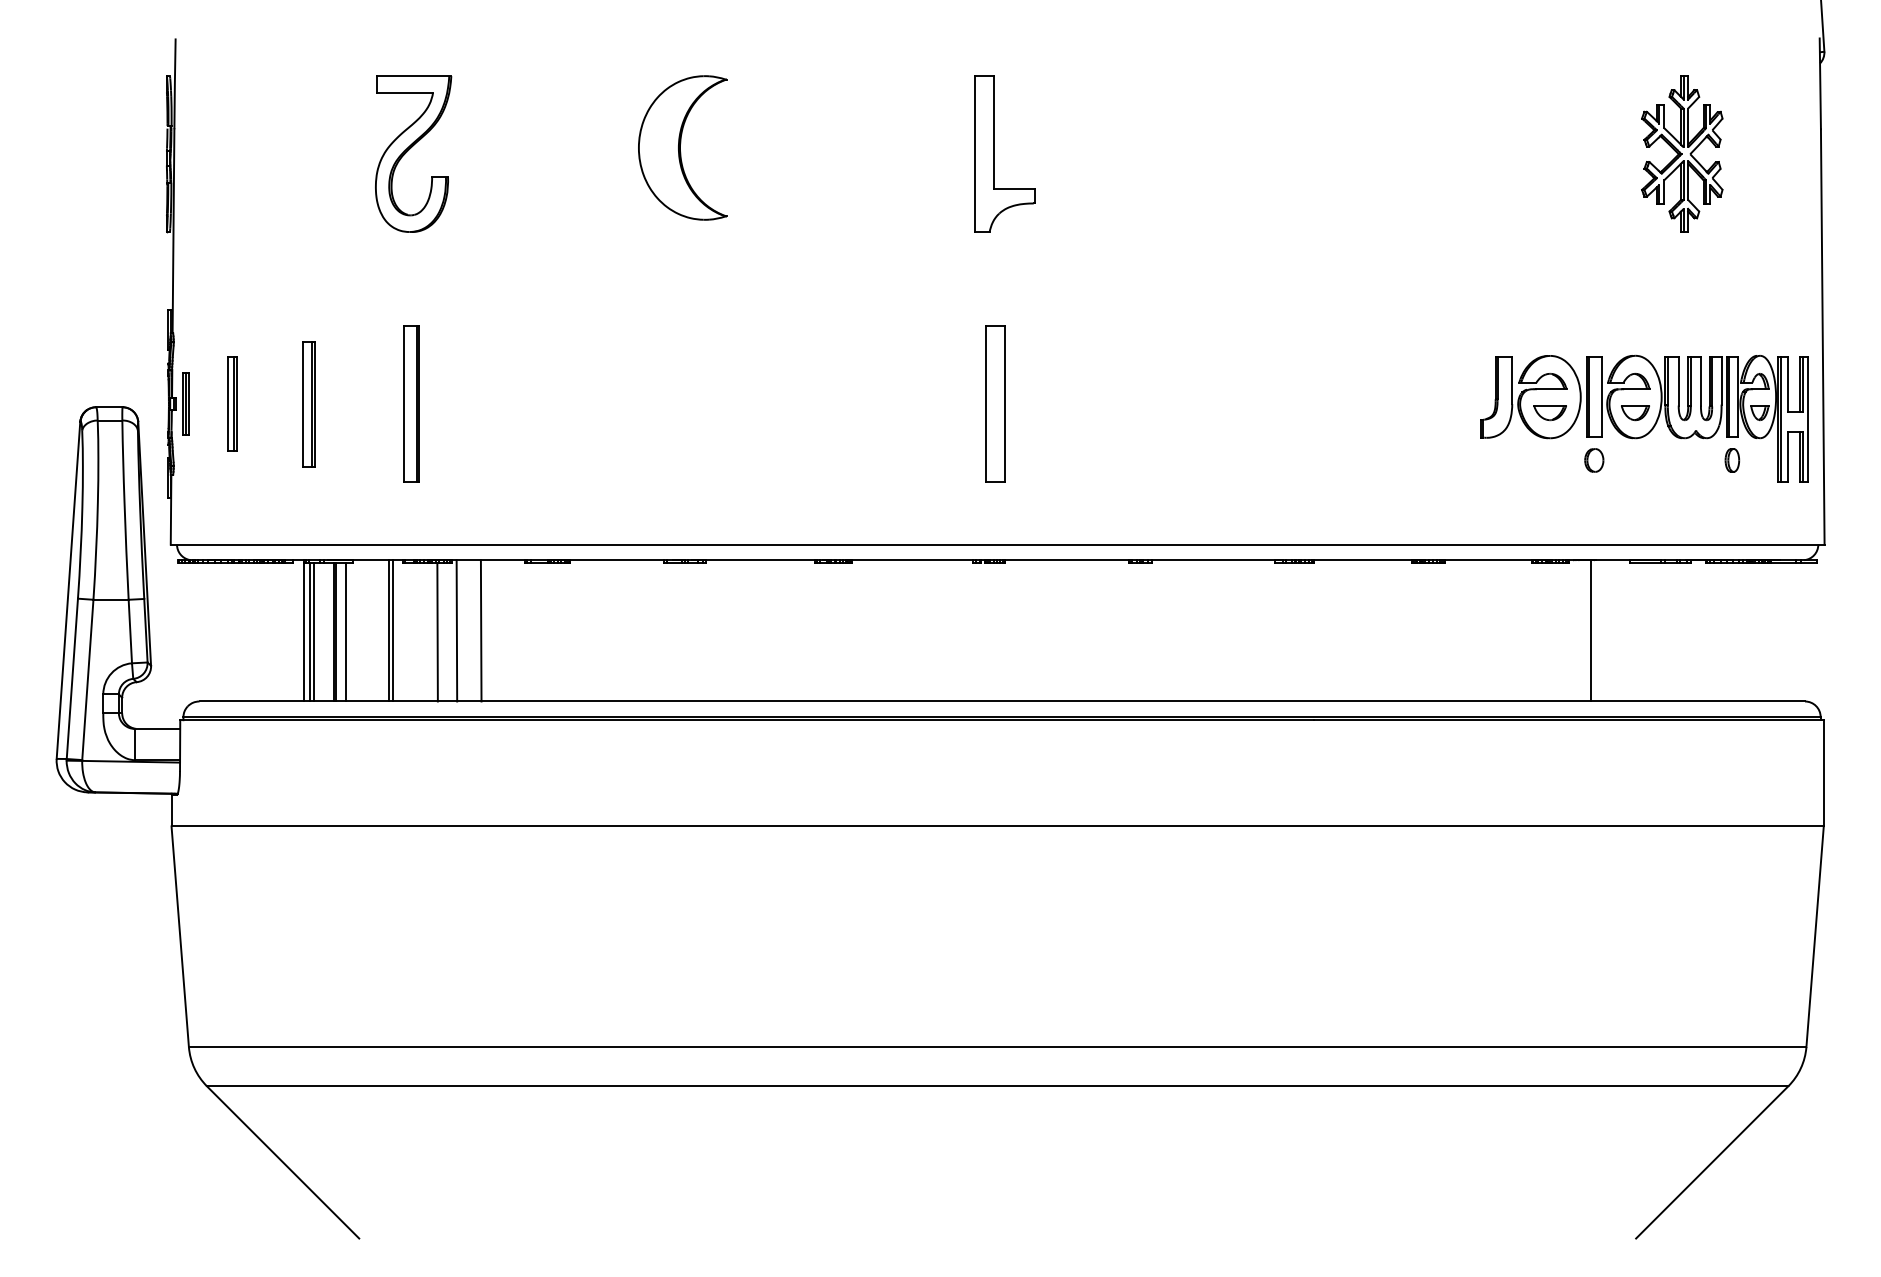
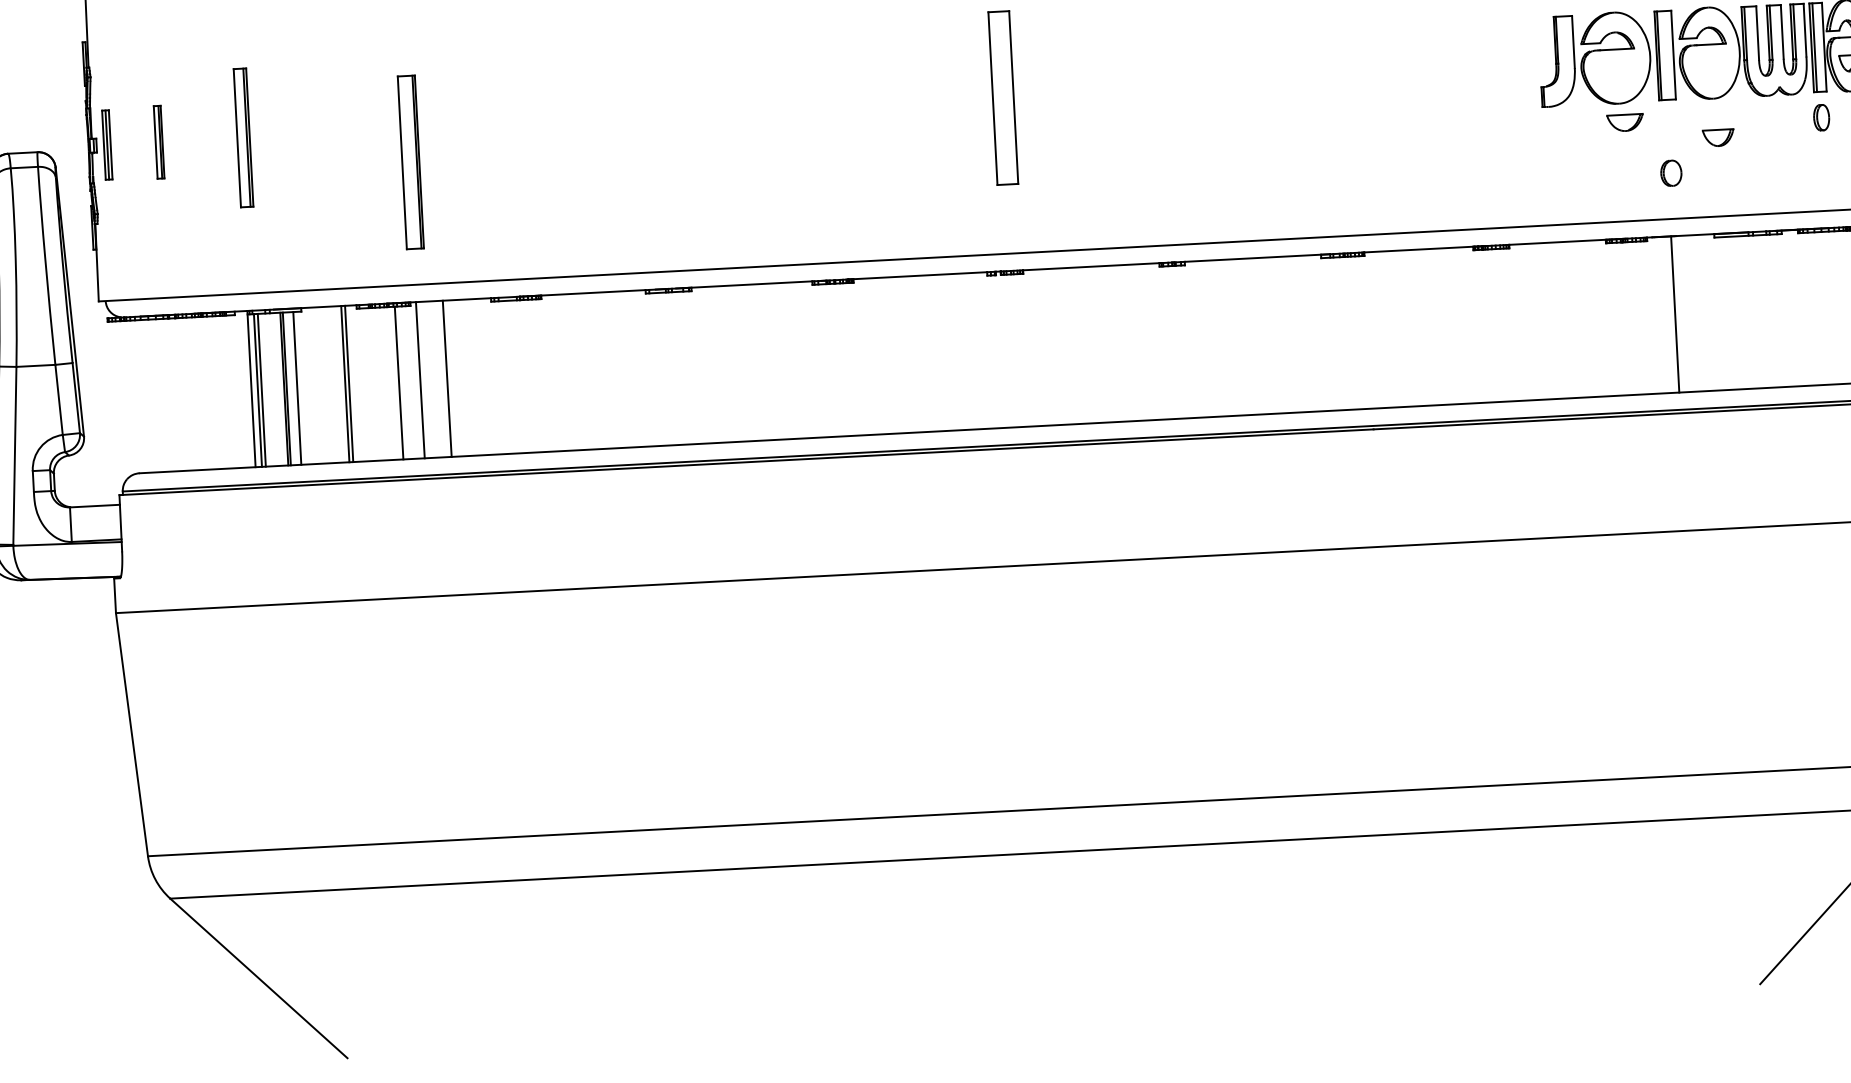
part: (232, 403) -> (158, 141), size x0.7
part: (411, 403) -> (410, 161), moved
part: (1549, 413) -> (1624, 123), moved
part: (1635, 413) -> (1718, 138), moved
part: (1594, 460) -> (1671, 173), moved

